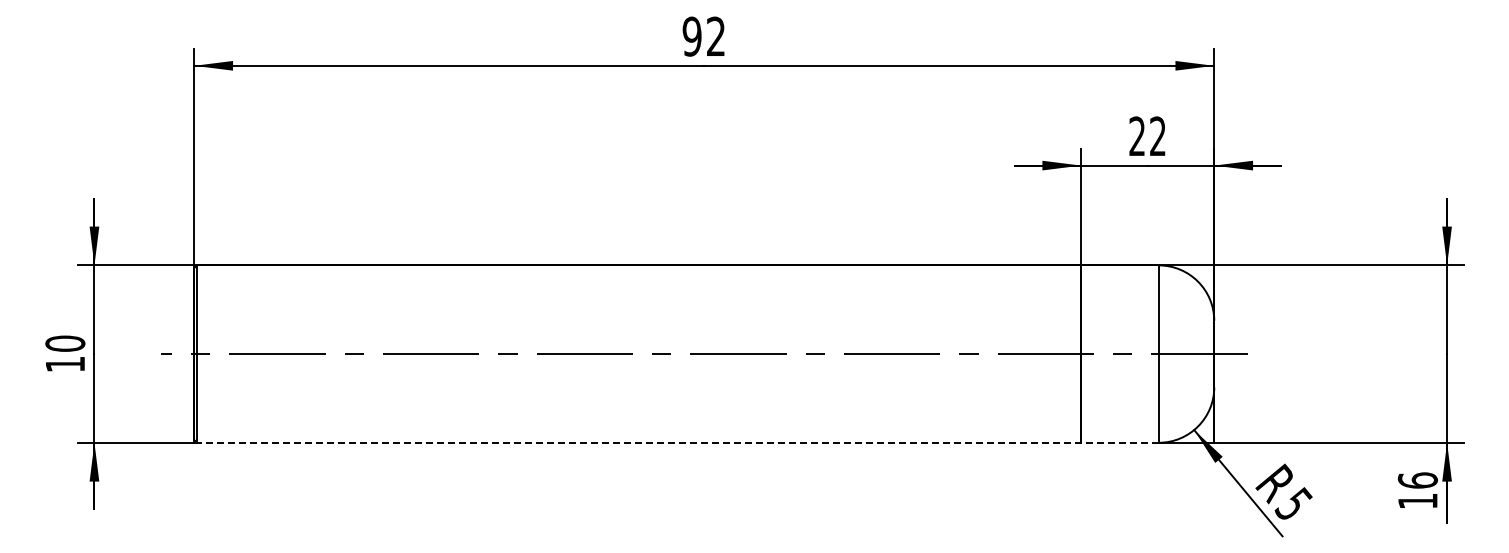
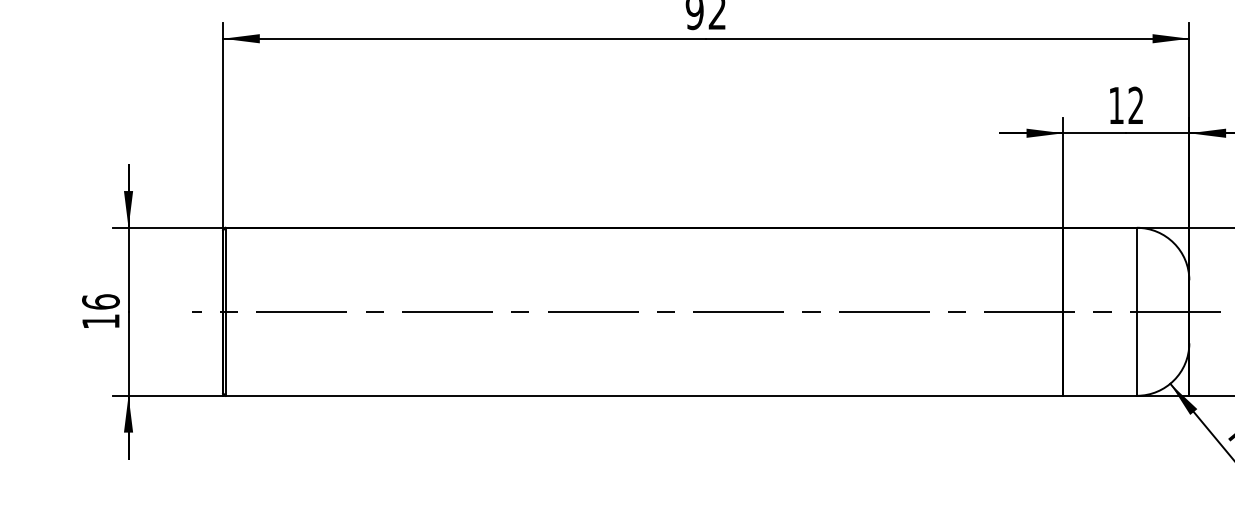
text: (1136, 135) -> (1115, 104), 22 -> 12
text: (65, 343) -> (101, 301), 10 -> 16
line: (677, 442) -> (680, 395), dashed -> solid

